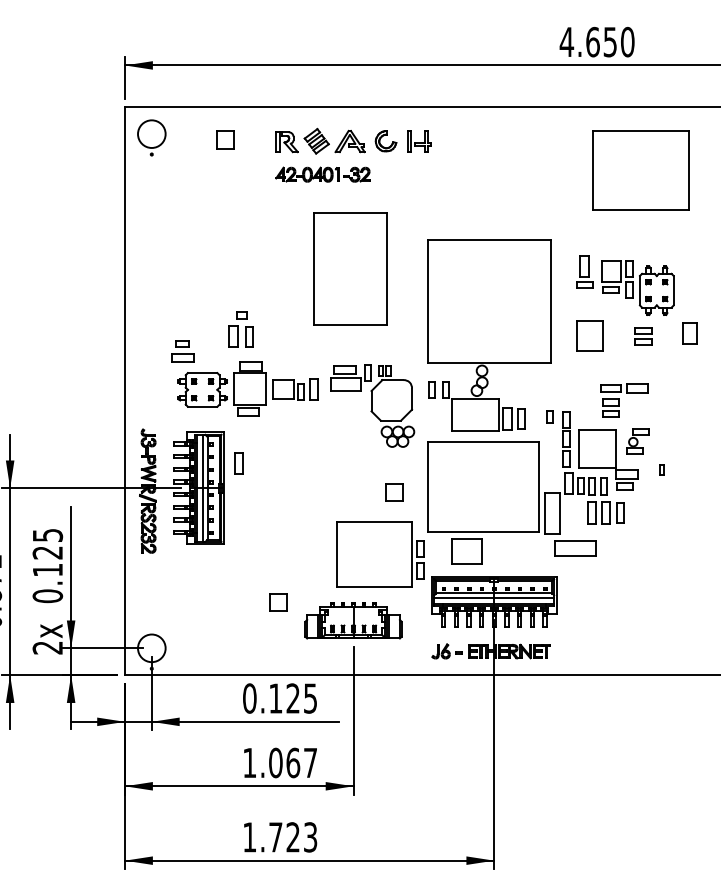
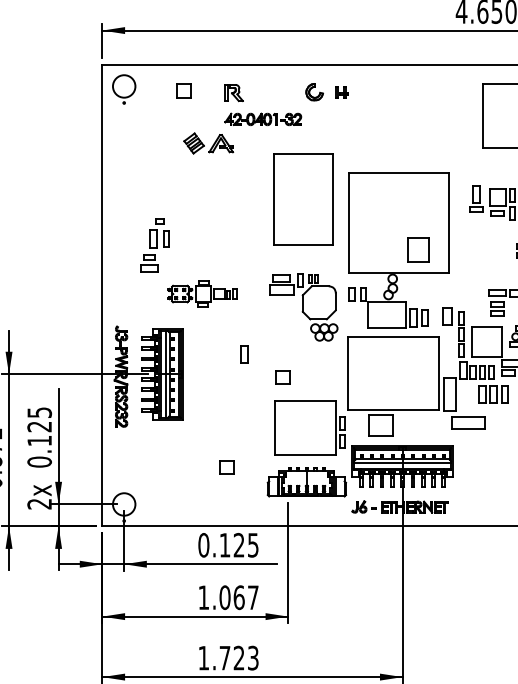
part: (334, 140) -> (208, 142), moved
part: (419, 141) -> (341, 92), size x0.6
part: (350, 268) -> (303, 198), moved
part: (240, 329) -> (158, 233), moved
part: (589, 335) -> (418, 250), moved
part: (247, 388) -> (202, 293), size x0.6
part: (549, 416) -> (447, 315), size x1.6
part: (238, 463) -> (244, 354), moved
part: (394, 492) -> (283, 377), moved
part: (353, 620) -> (306, 481), moved

